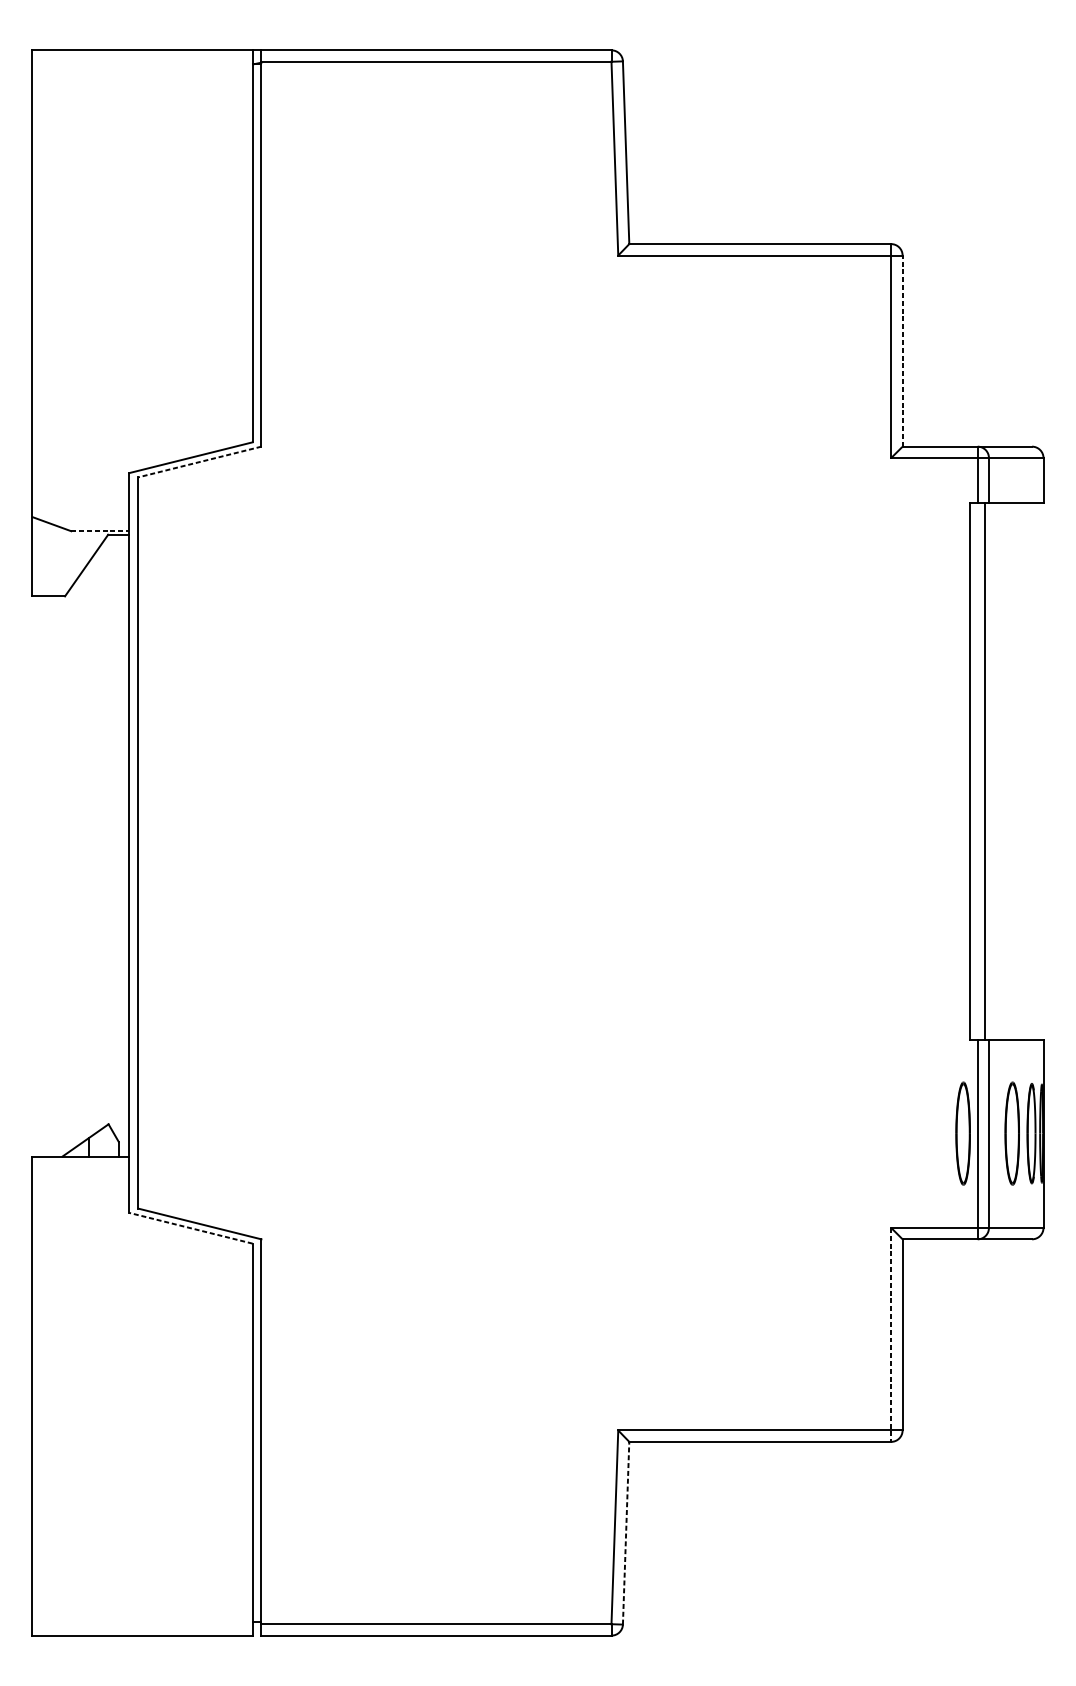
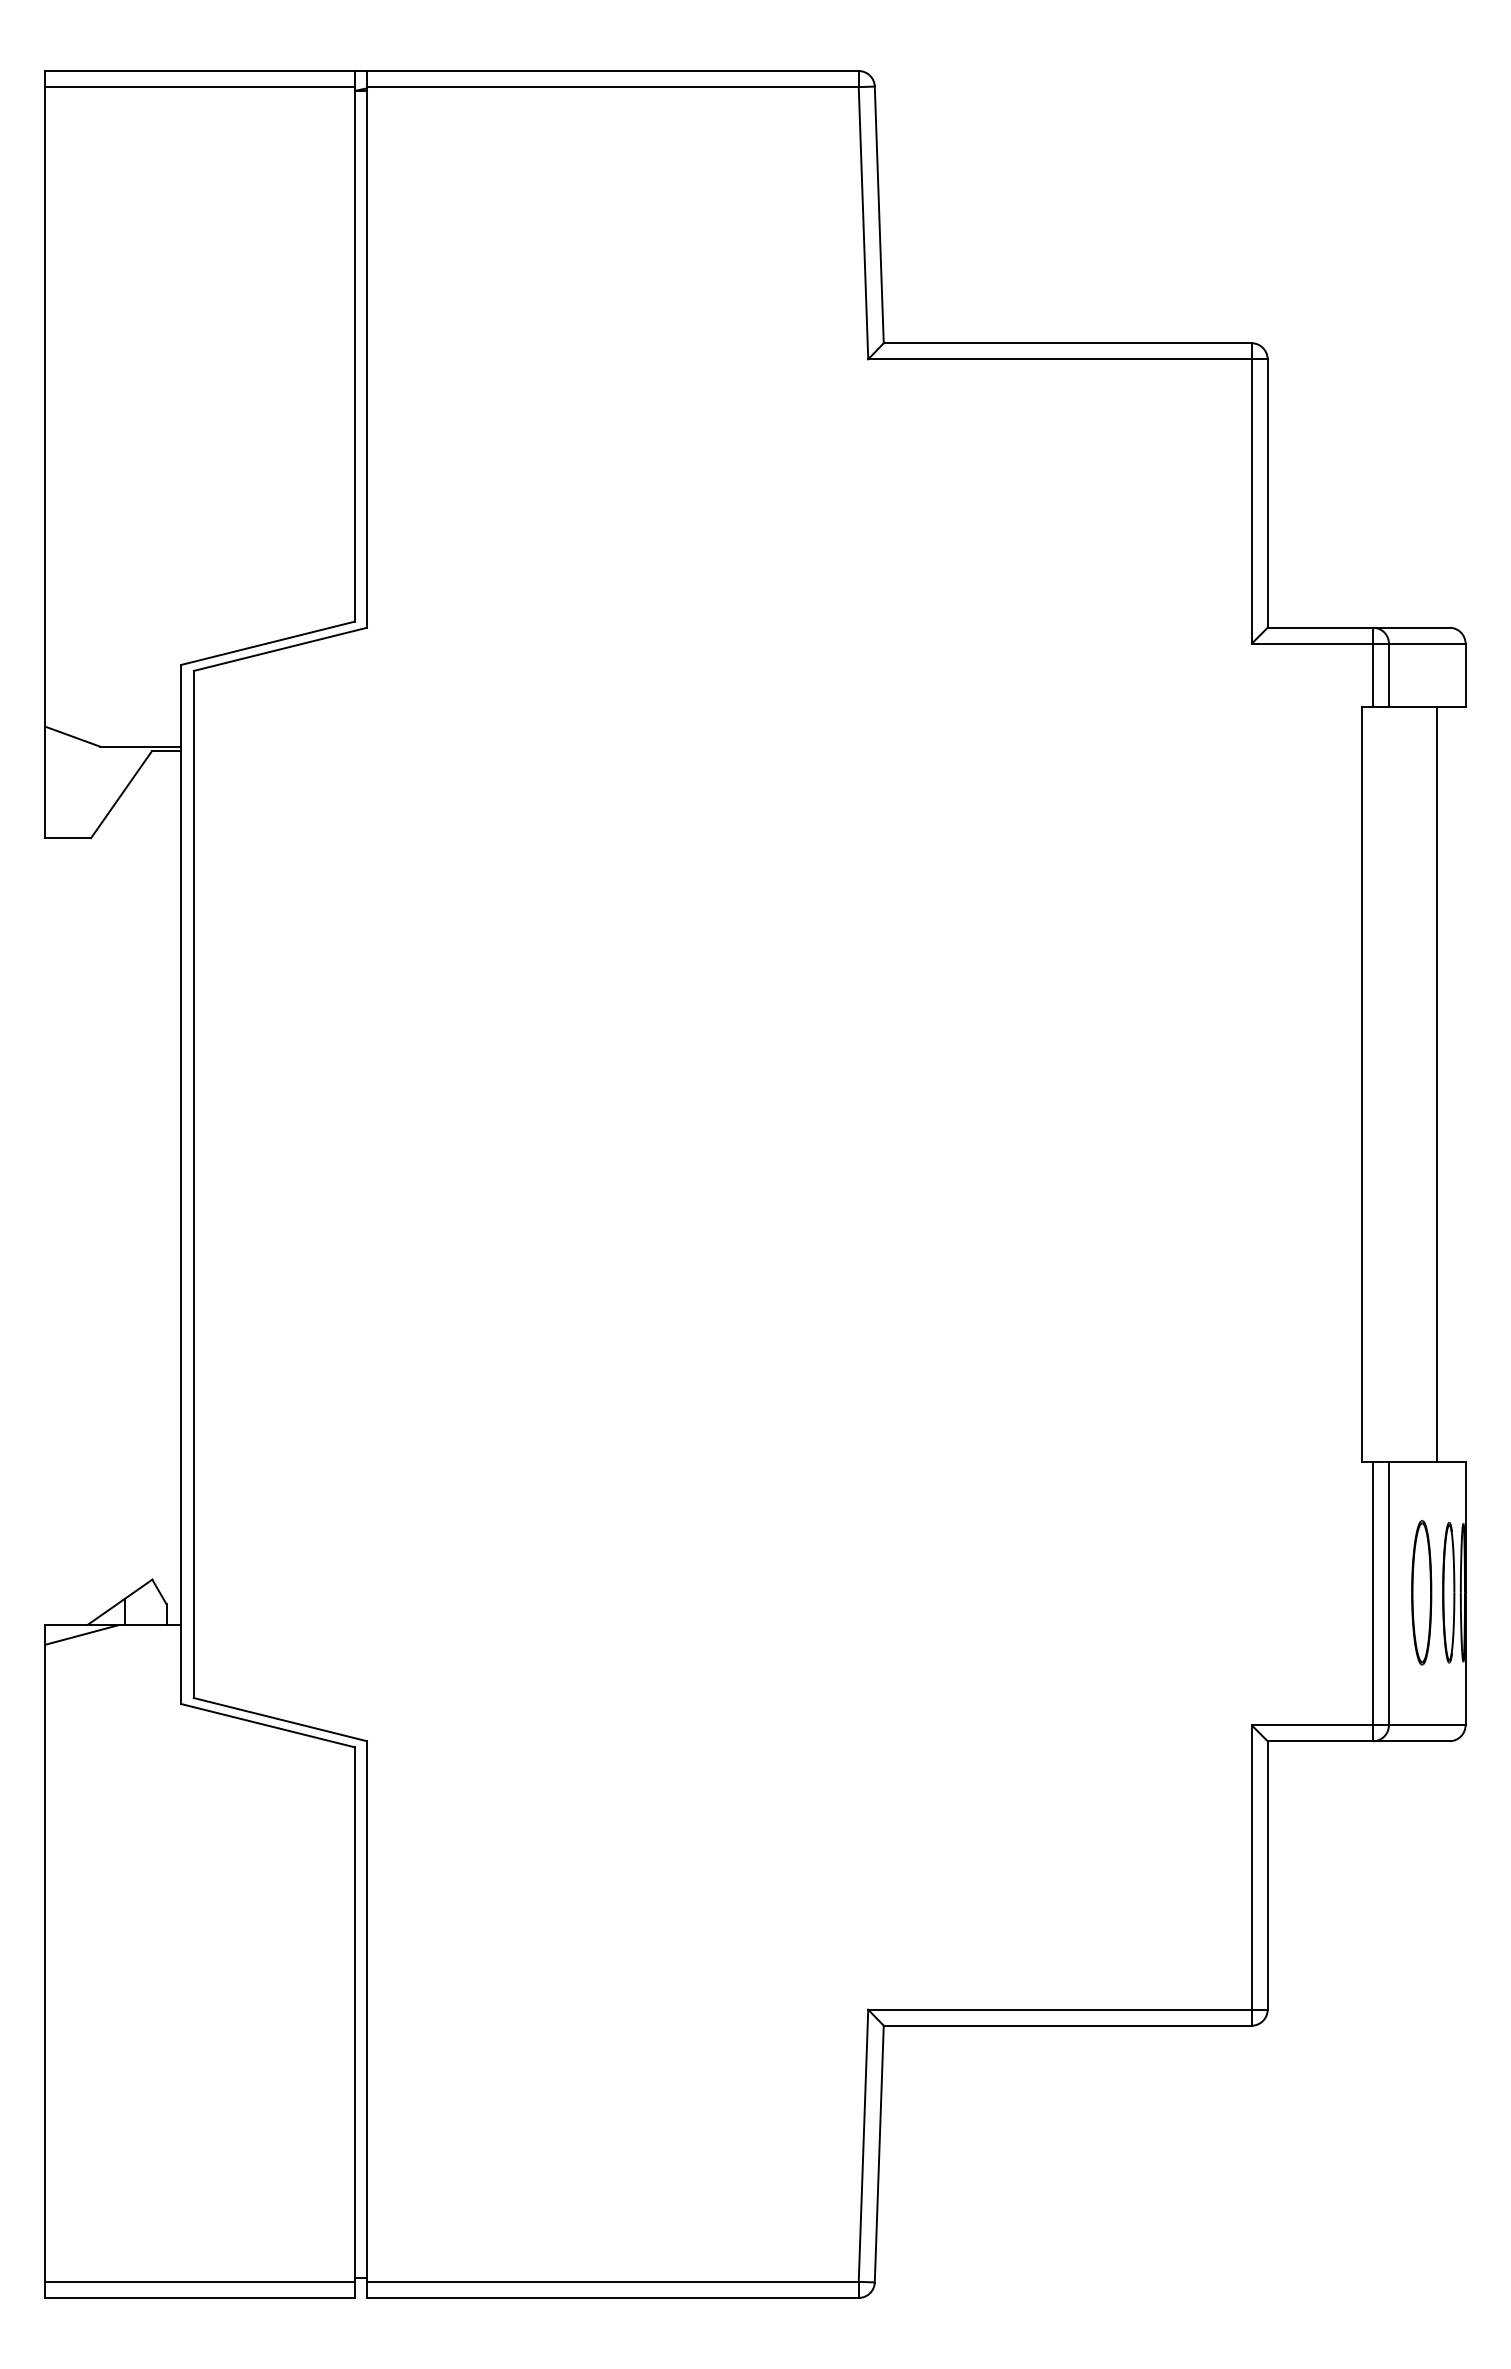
line: (142, 62) -> (199, 87), added
line: (902, 351) -> (1267, 493), dashed -> solid
line: (199, 462) -> (279, 649), dashed -> solid
line: (100, 531) -> (140, 746), dashed -> solid
line: (985, 771) -> (1436, 1083), moved
part: (963, 1133) -> (1352, 1592), removed
line: (58, 1163) -> (82, 1634), added
line: (190, 1228) -> (267, 1725), dashed -> solid
line: (891, 1334) -> (1251, 1875), dashed -> solid
line: (626, 1532) -> (879, 2153), dashed -> solid
line: (142, 1623) -> (199, 2281), added

